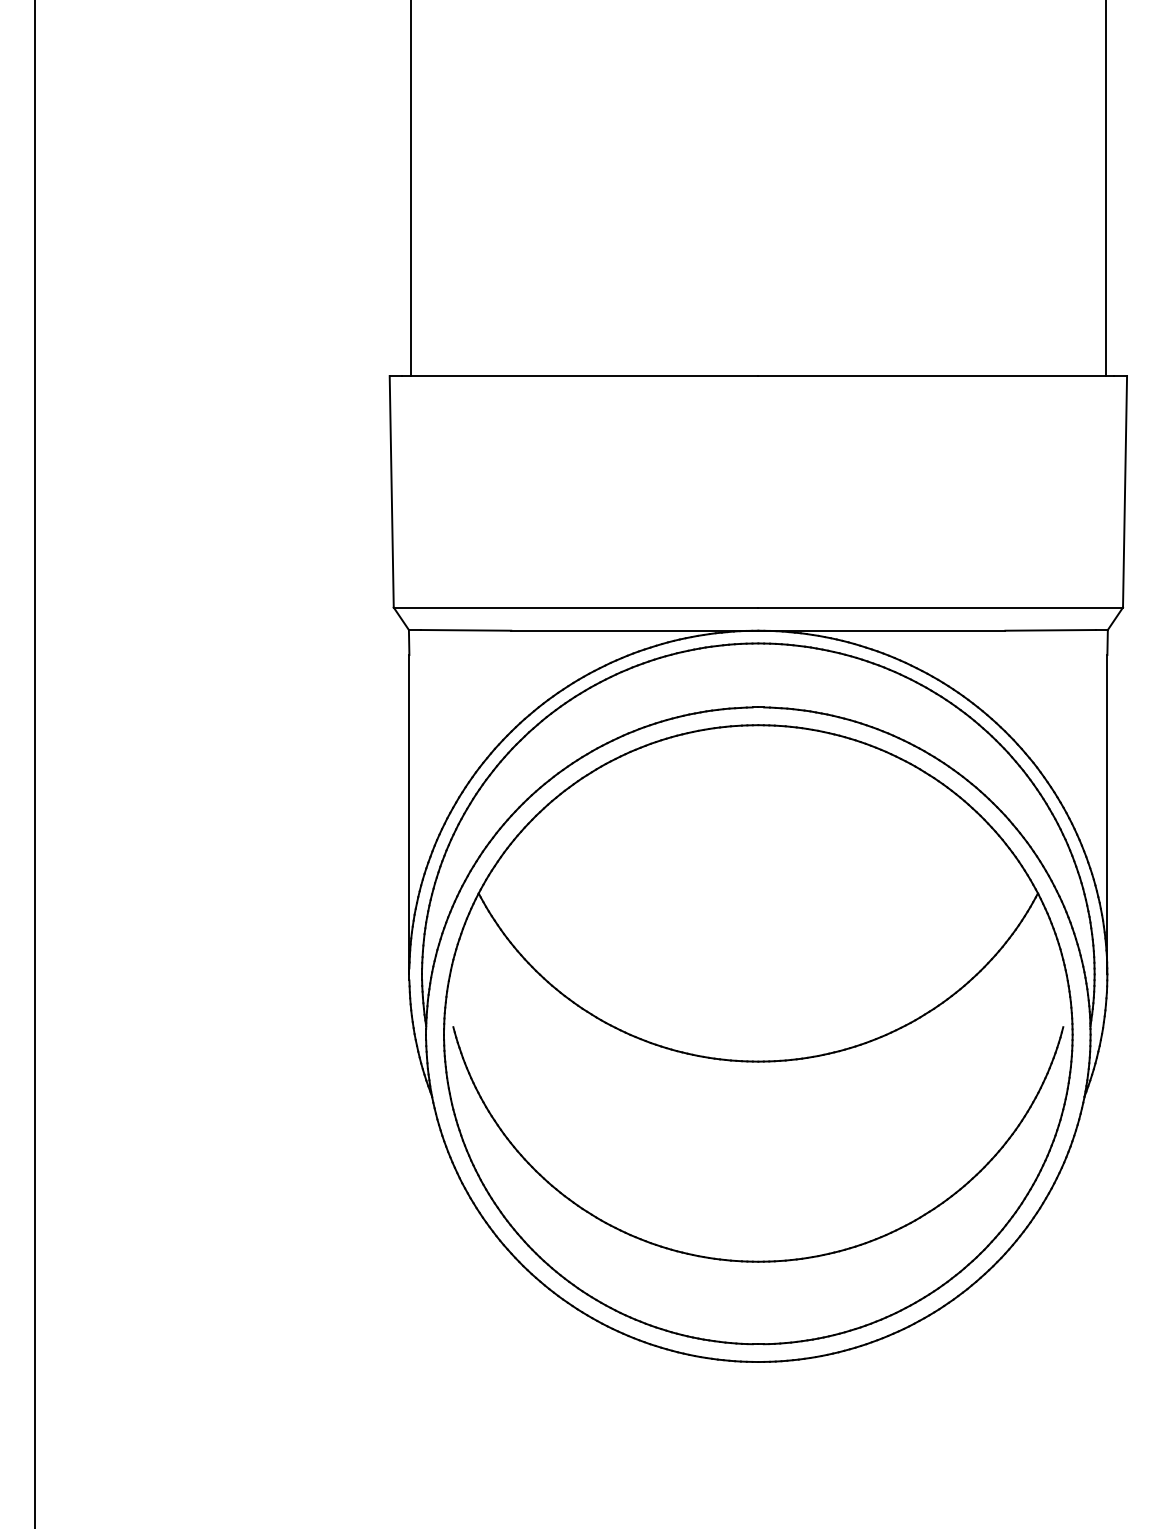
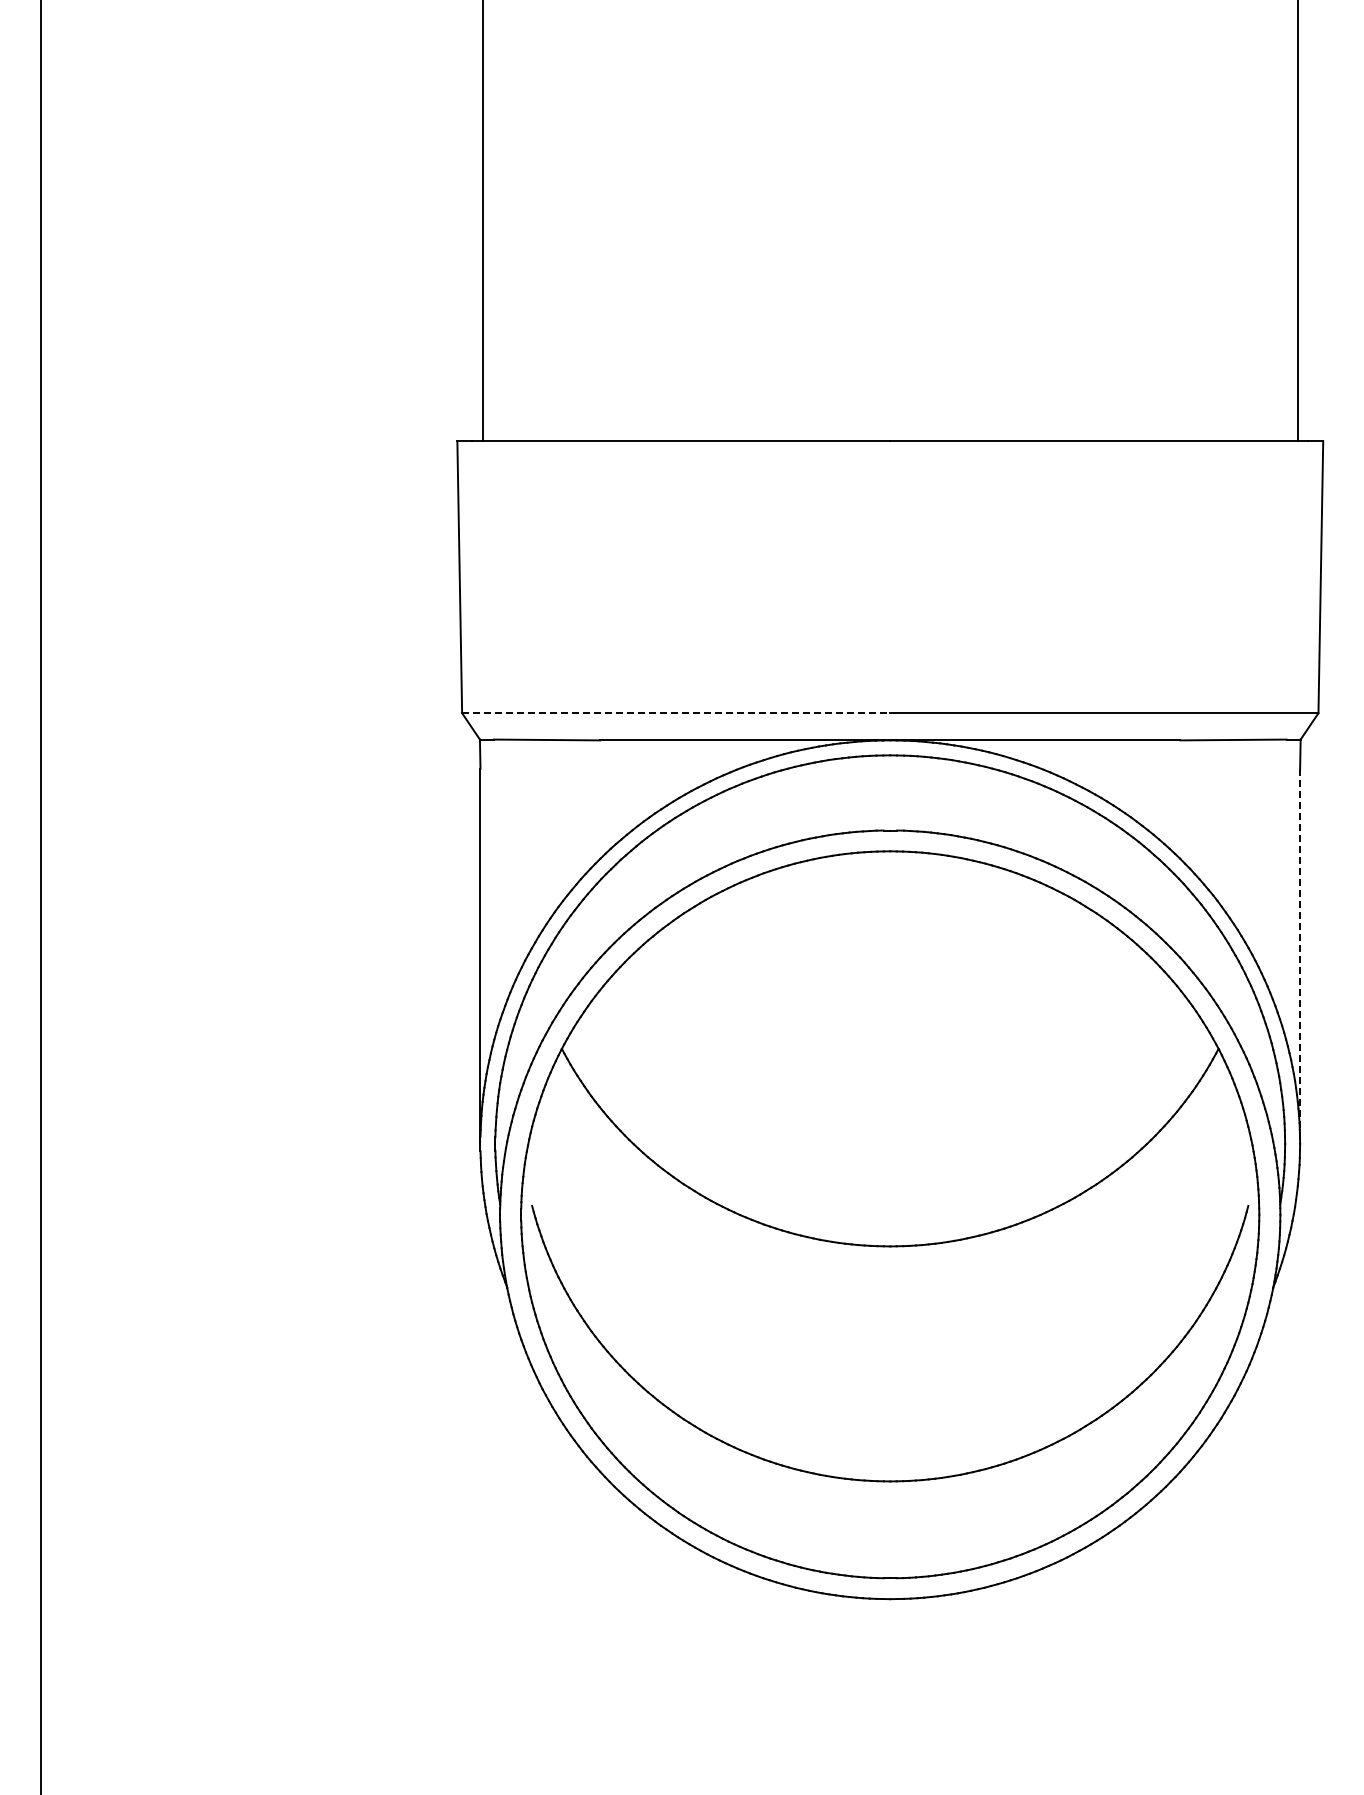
line: (576, 607) -> (676, 713), solid -> dashed
line: (1107, 815) -> (1300, 957), solid -> dashed

